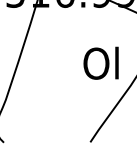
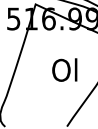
text: (100, 62) -> (64, 69), moved

